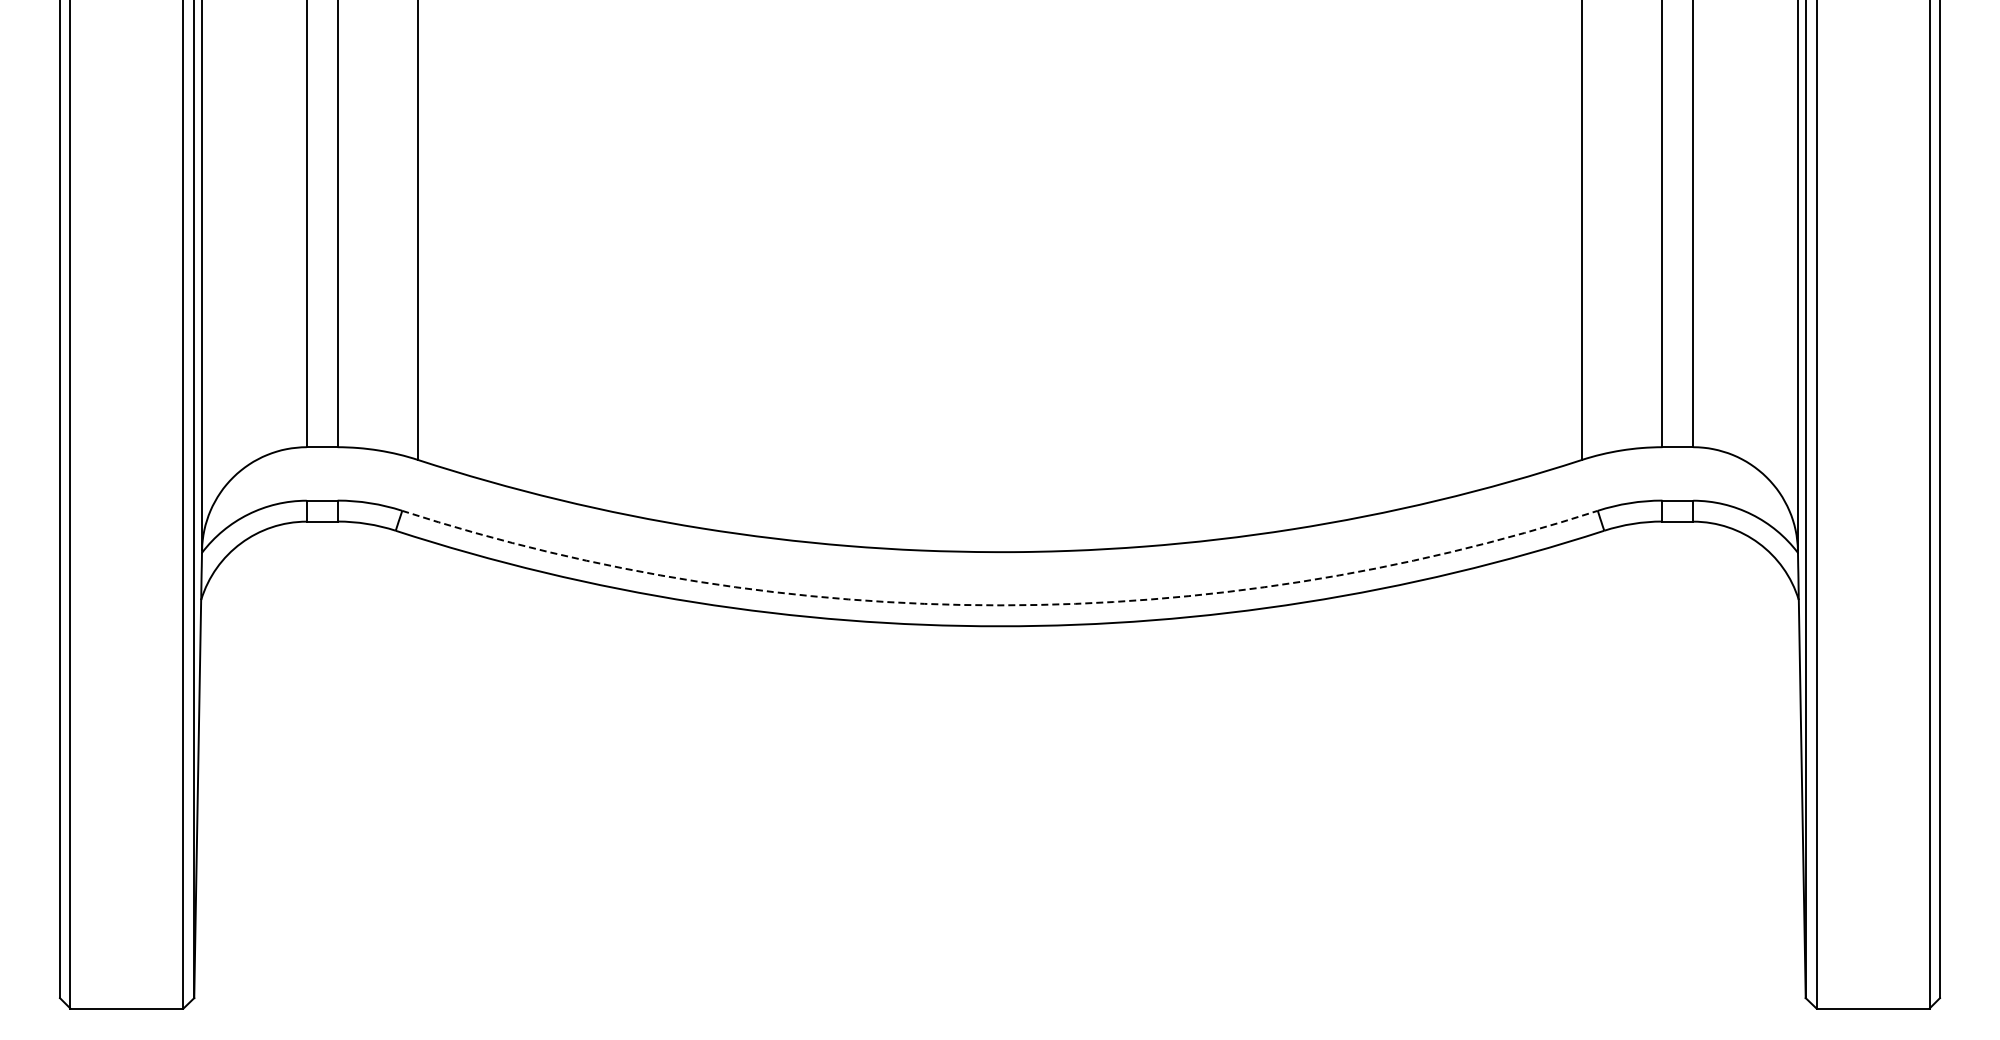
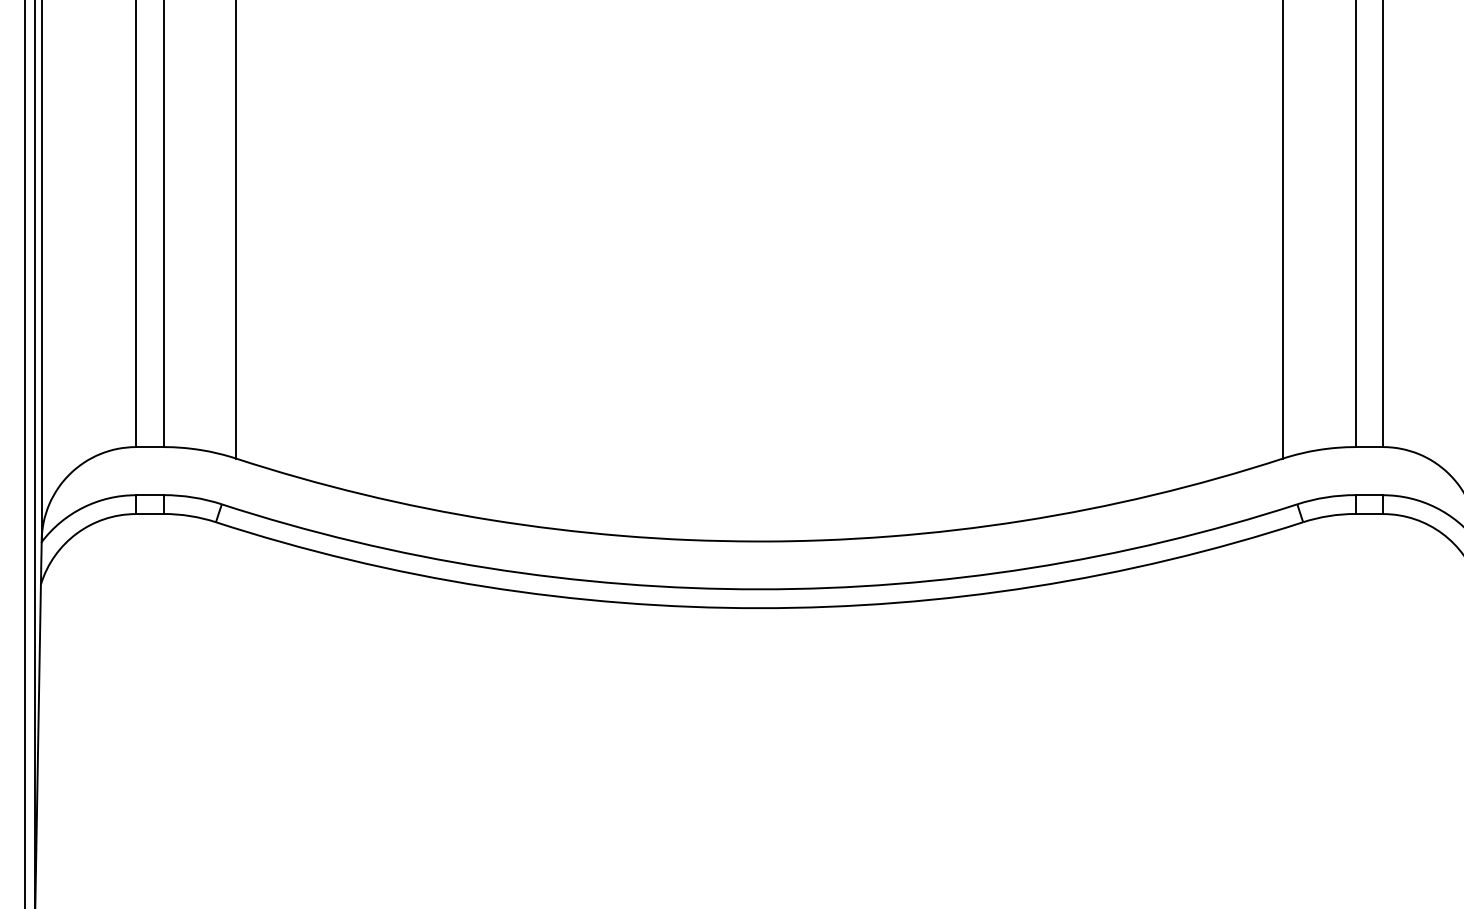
arc: (999, 605) -> (759, 589), dashed -> solid

